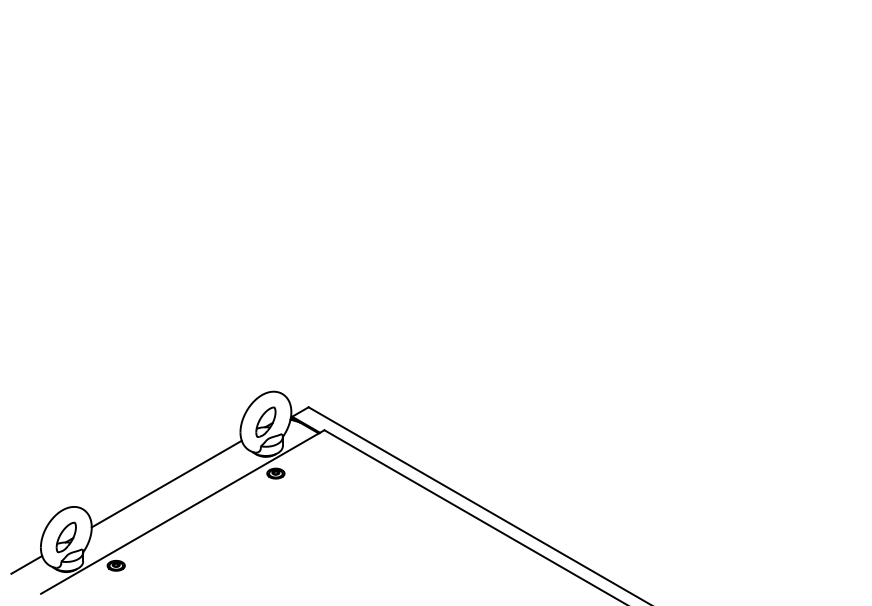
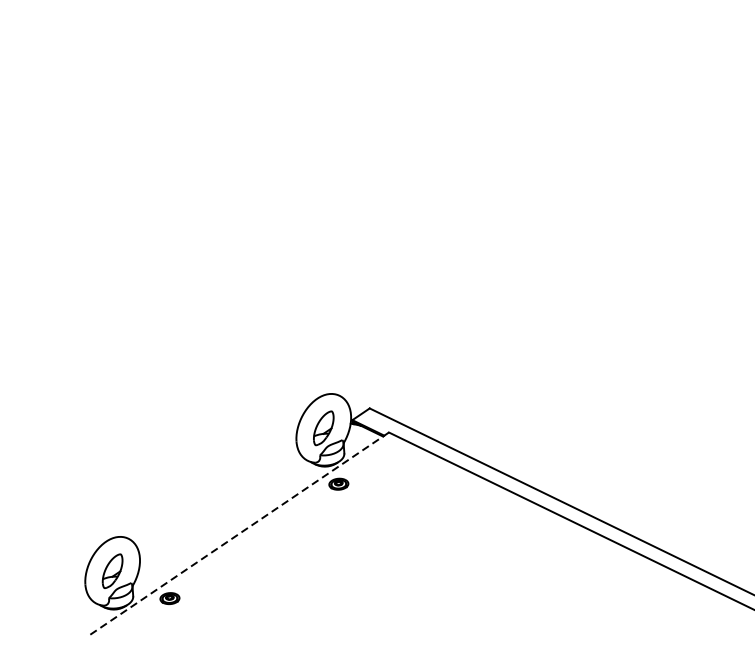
line: (166, 483) -> (218, 503), removed
line: (182, 512) -> (238, 534), solid -> dashed
line: (26, 564) -> (70, 604), removed

